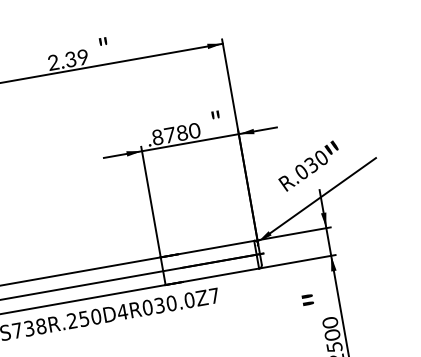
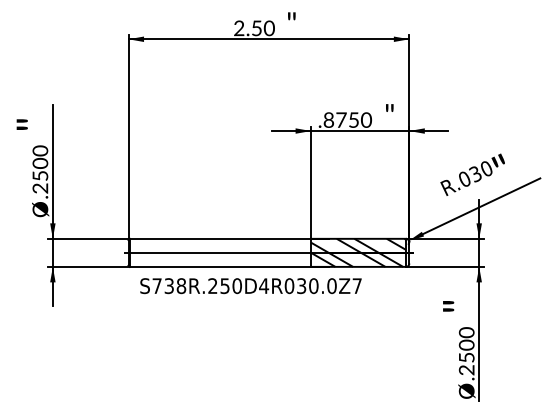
text: (76, 58) -> (262, 28), 2.39 -> 2.50
text: (181, 132) -> (353, 119), .8780 -> .8750
hatch: (209, 262) -> (358, 252), added

